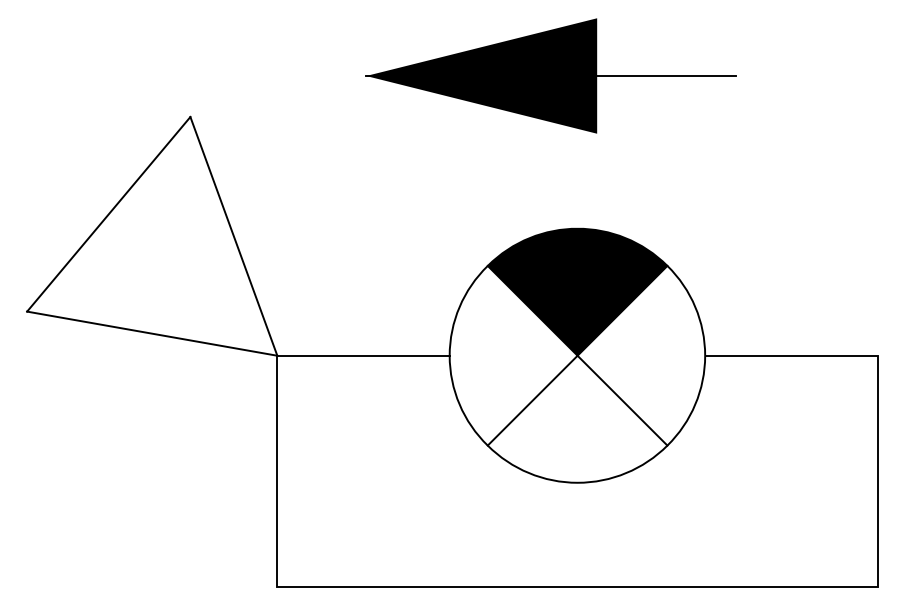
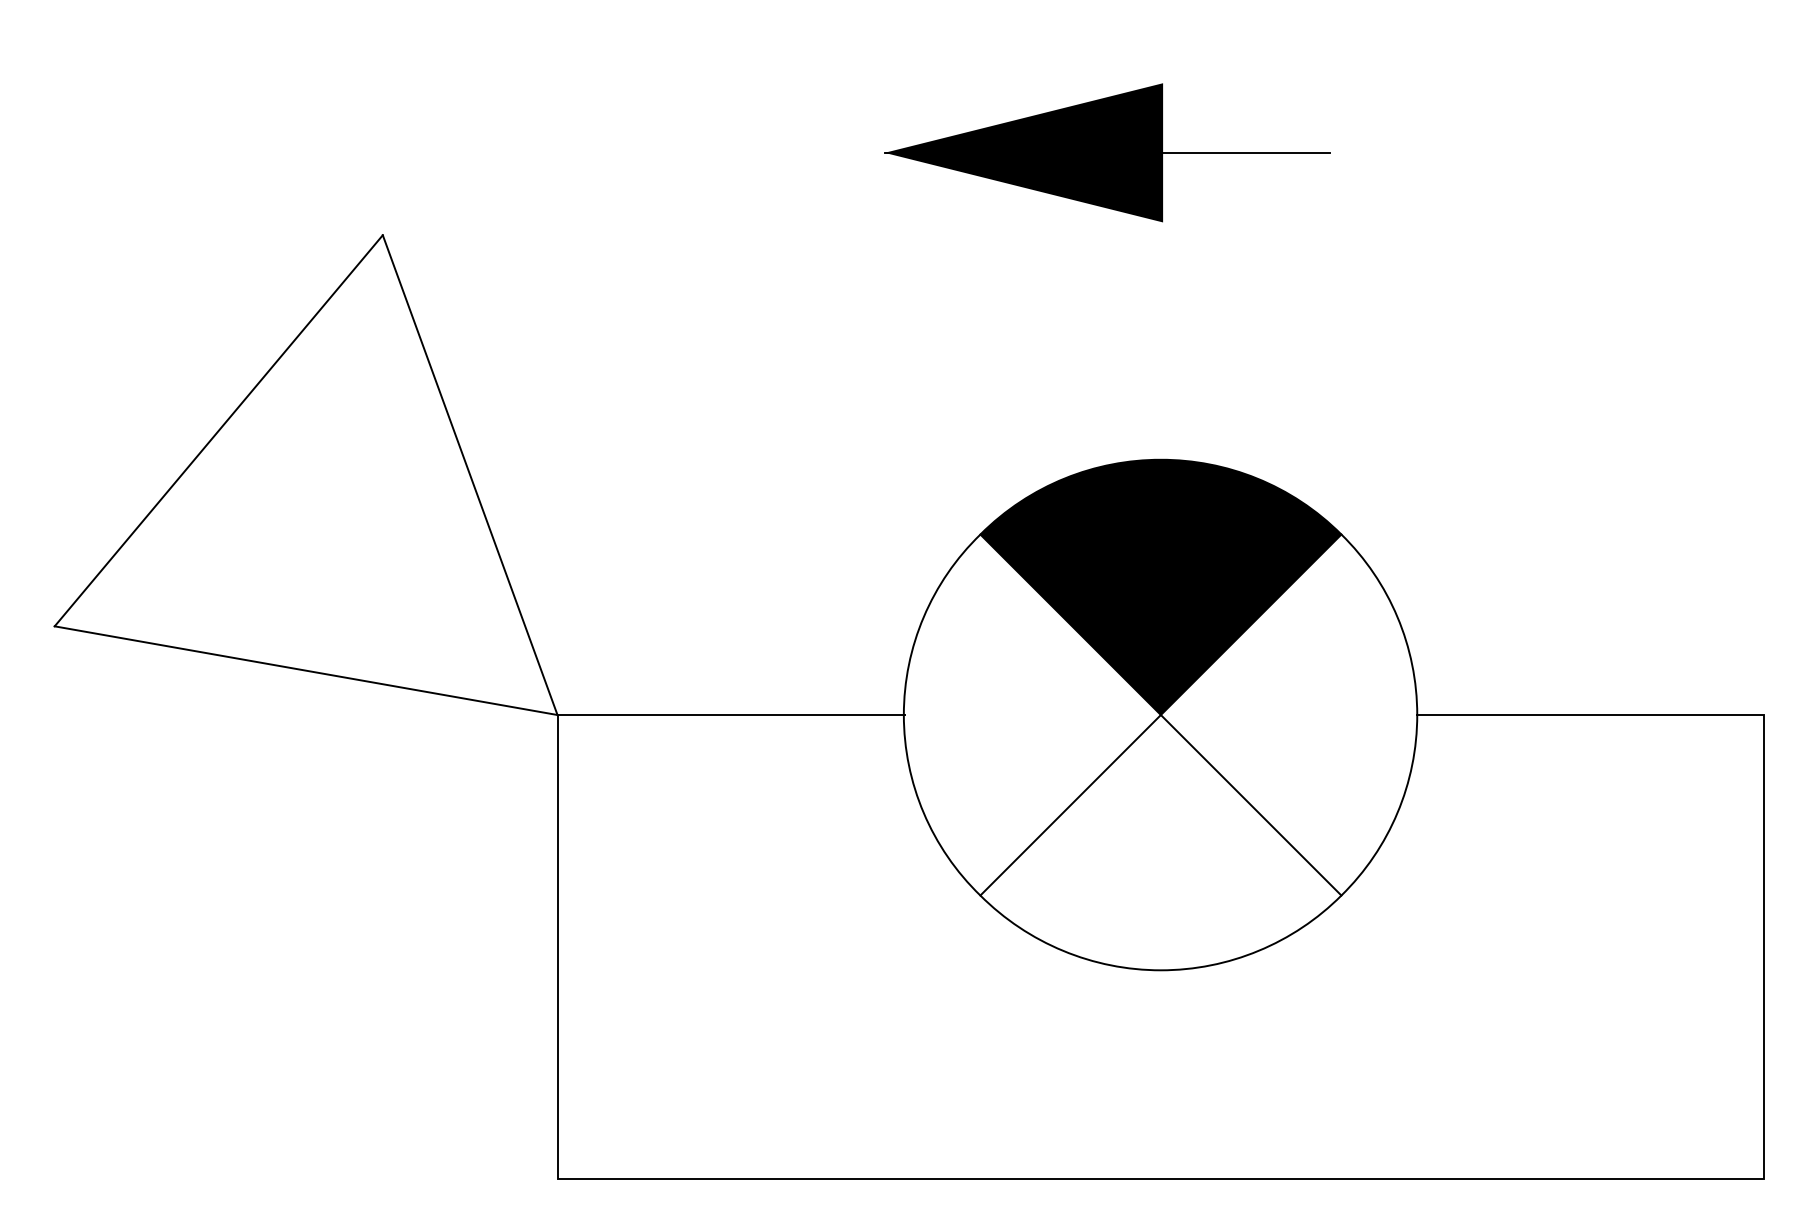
part: (550, 75) -> (1106, 151), size x0.6

